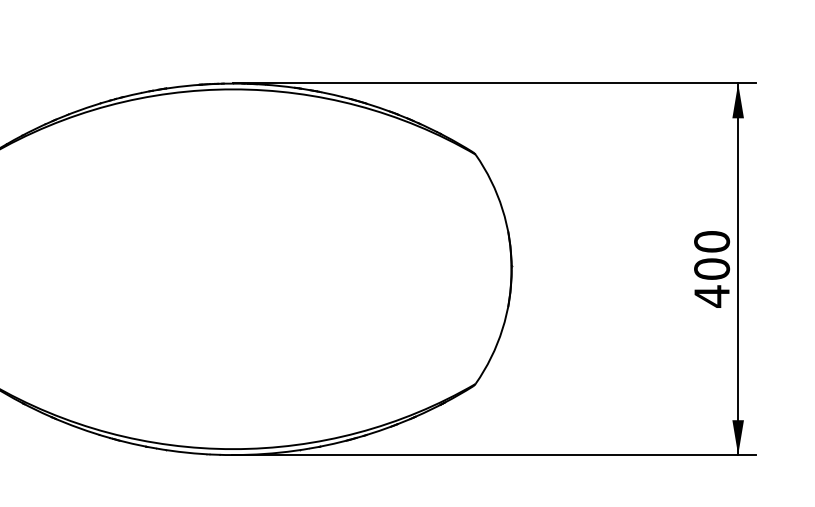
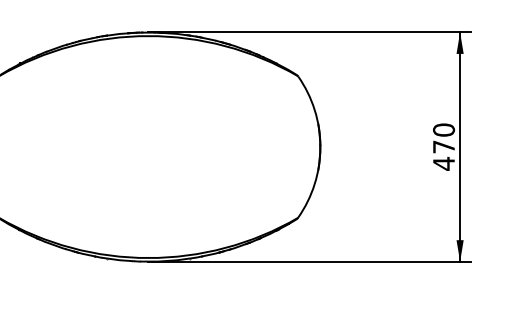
text: (712, 268) -> (444, 146), 400 -> 470

